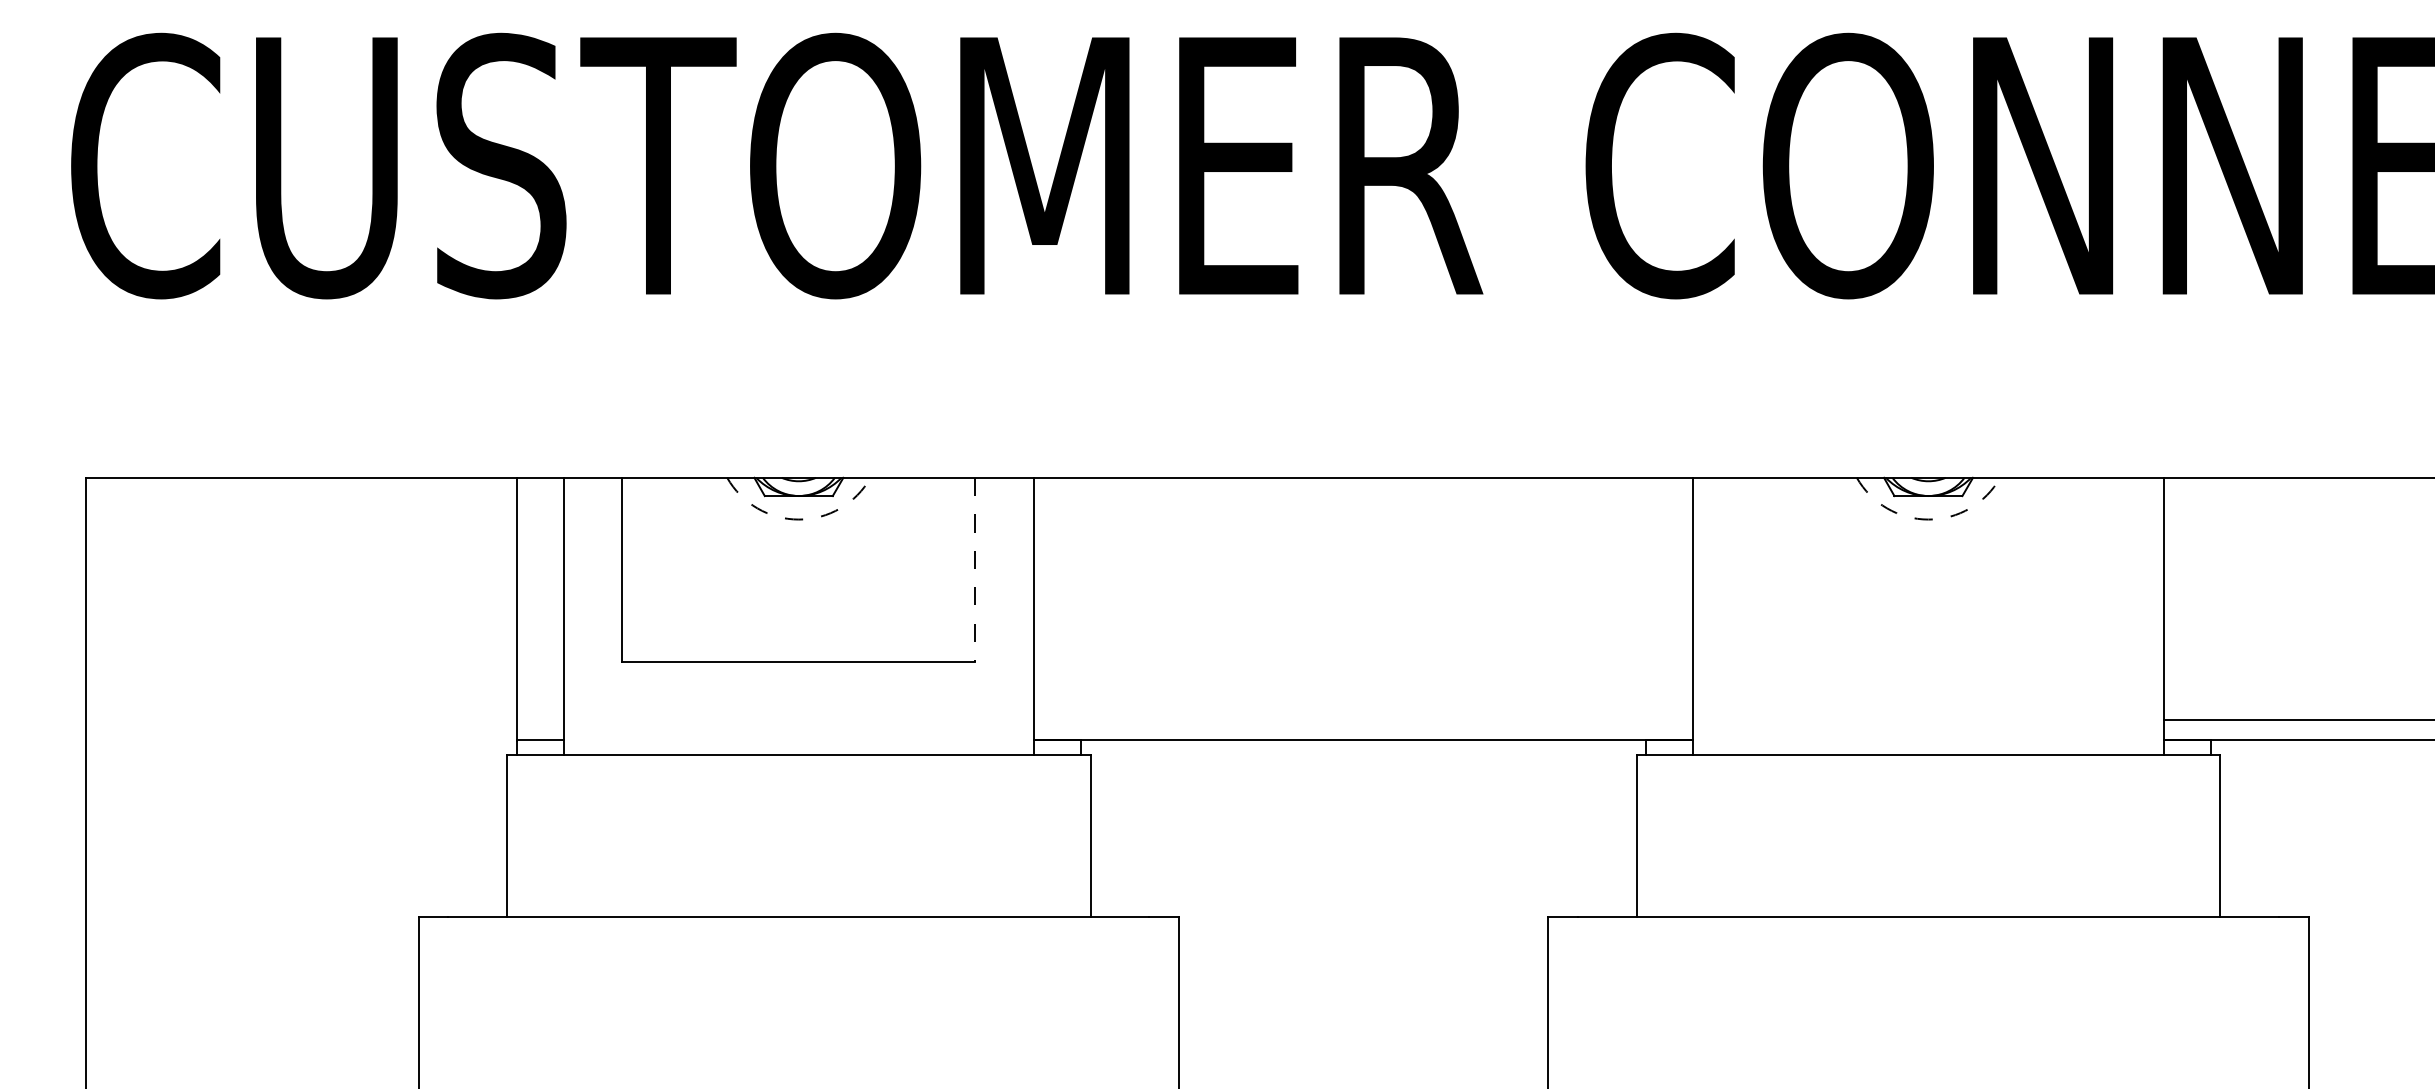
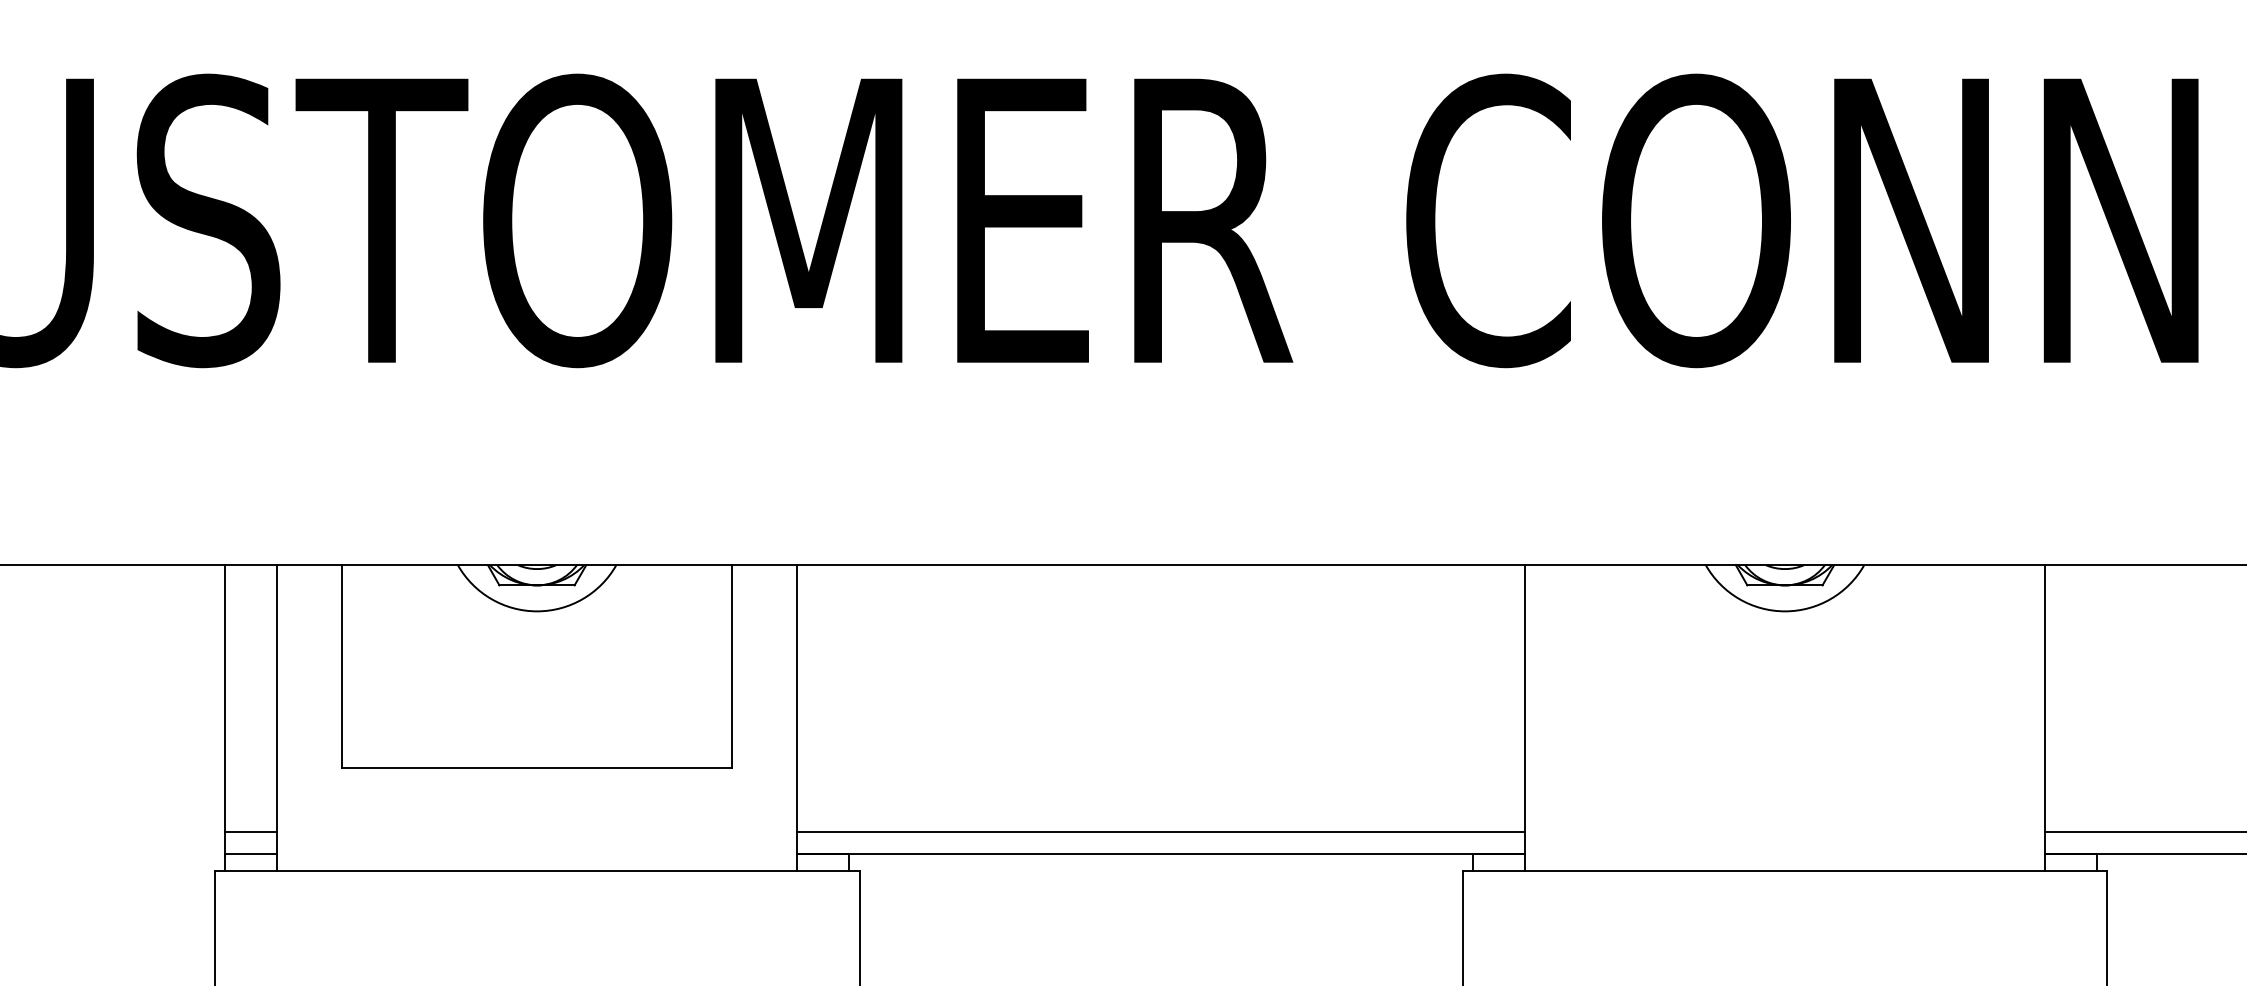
arc: (798, 519) -> (536, 611), dashed -> solid
arc: (1928, 519) -> (1785, 611), dashed -> solid
line: (975, 569) -> (732, 666), dashed -> solid
line: (539, 719) -> (250, 832), added
line: (1363, 719) -> (1160, 832), added

